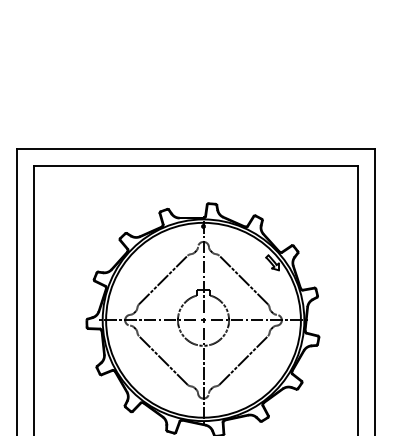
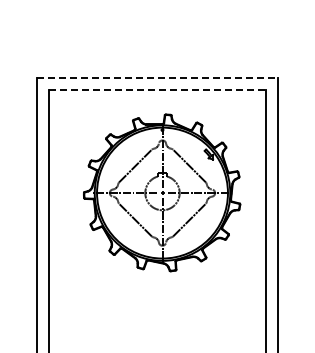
line: (196, 149) -> (157, 78), solid -> dashed
line: (196, 166) -> (157, 89), solid -> dashed

